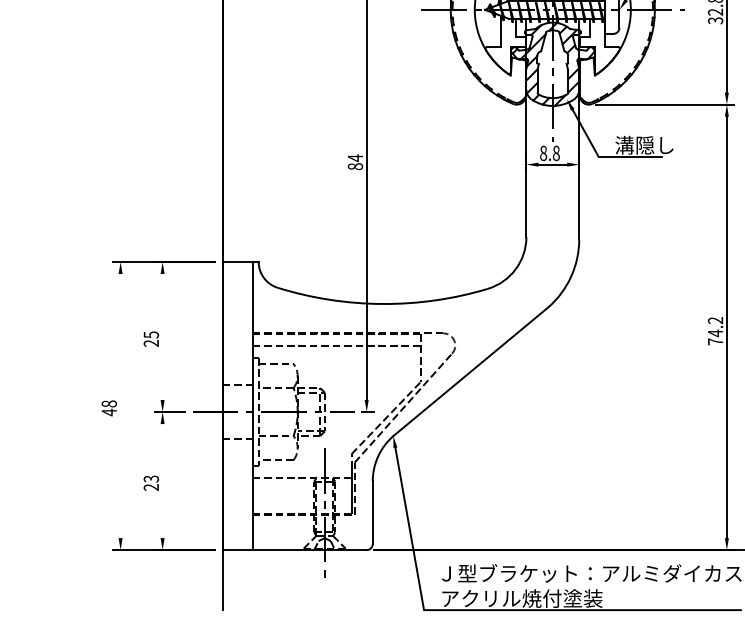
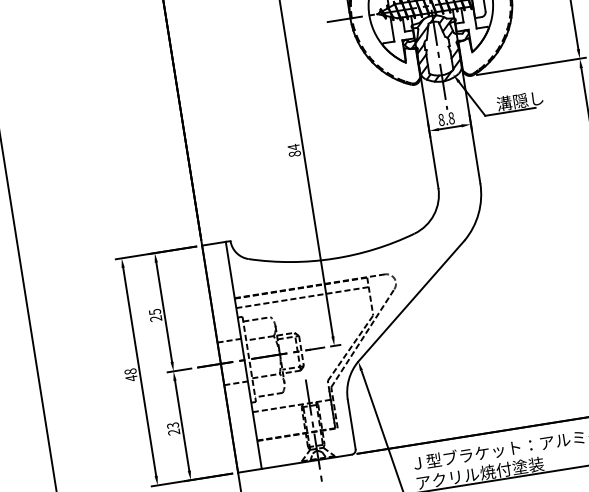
line: (162, 336) -> (164, 311), added
line: (120, 405) -> (139, 371), added
line: (162, 481) -> (182, 426), added

